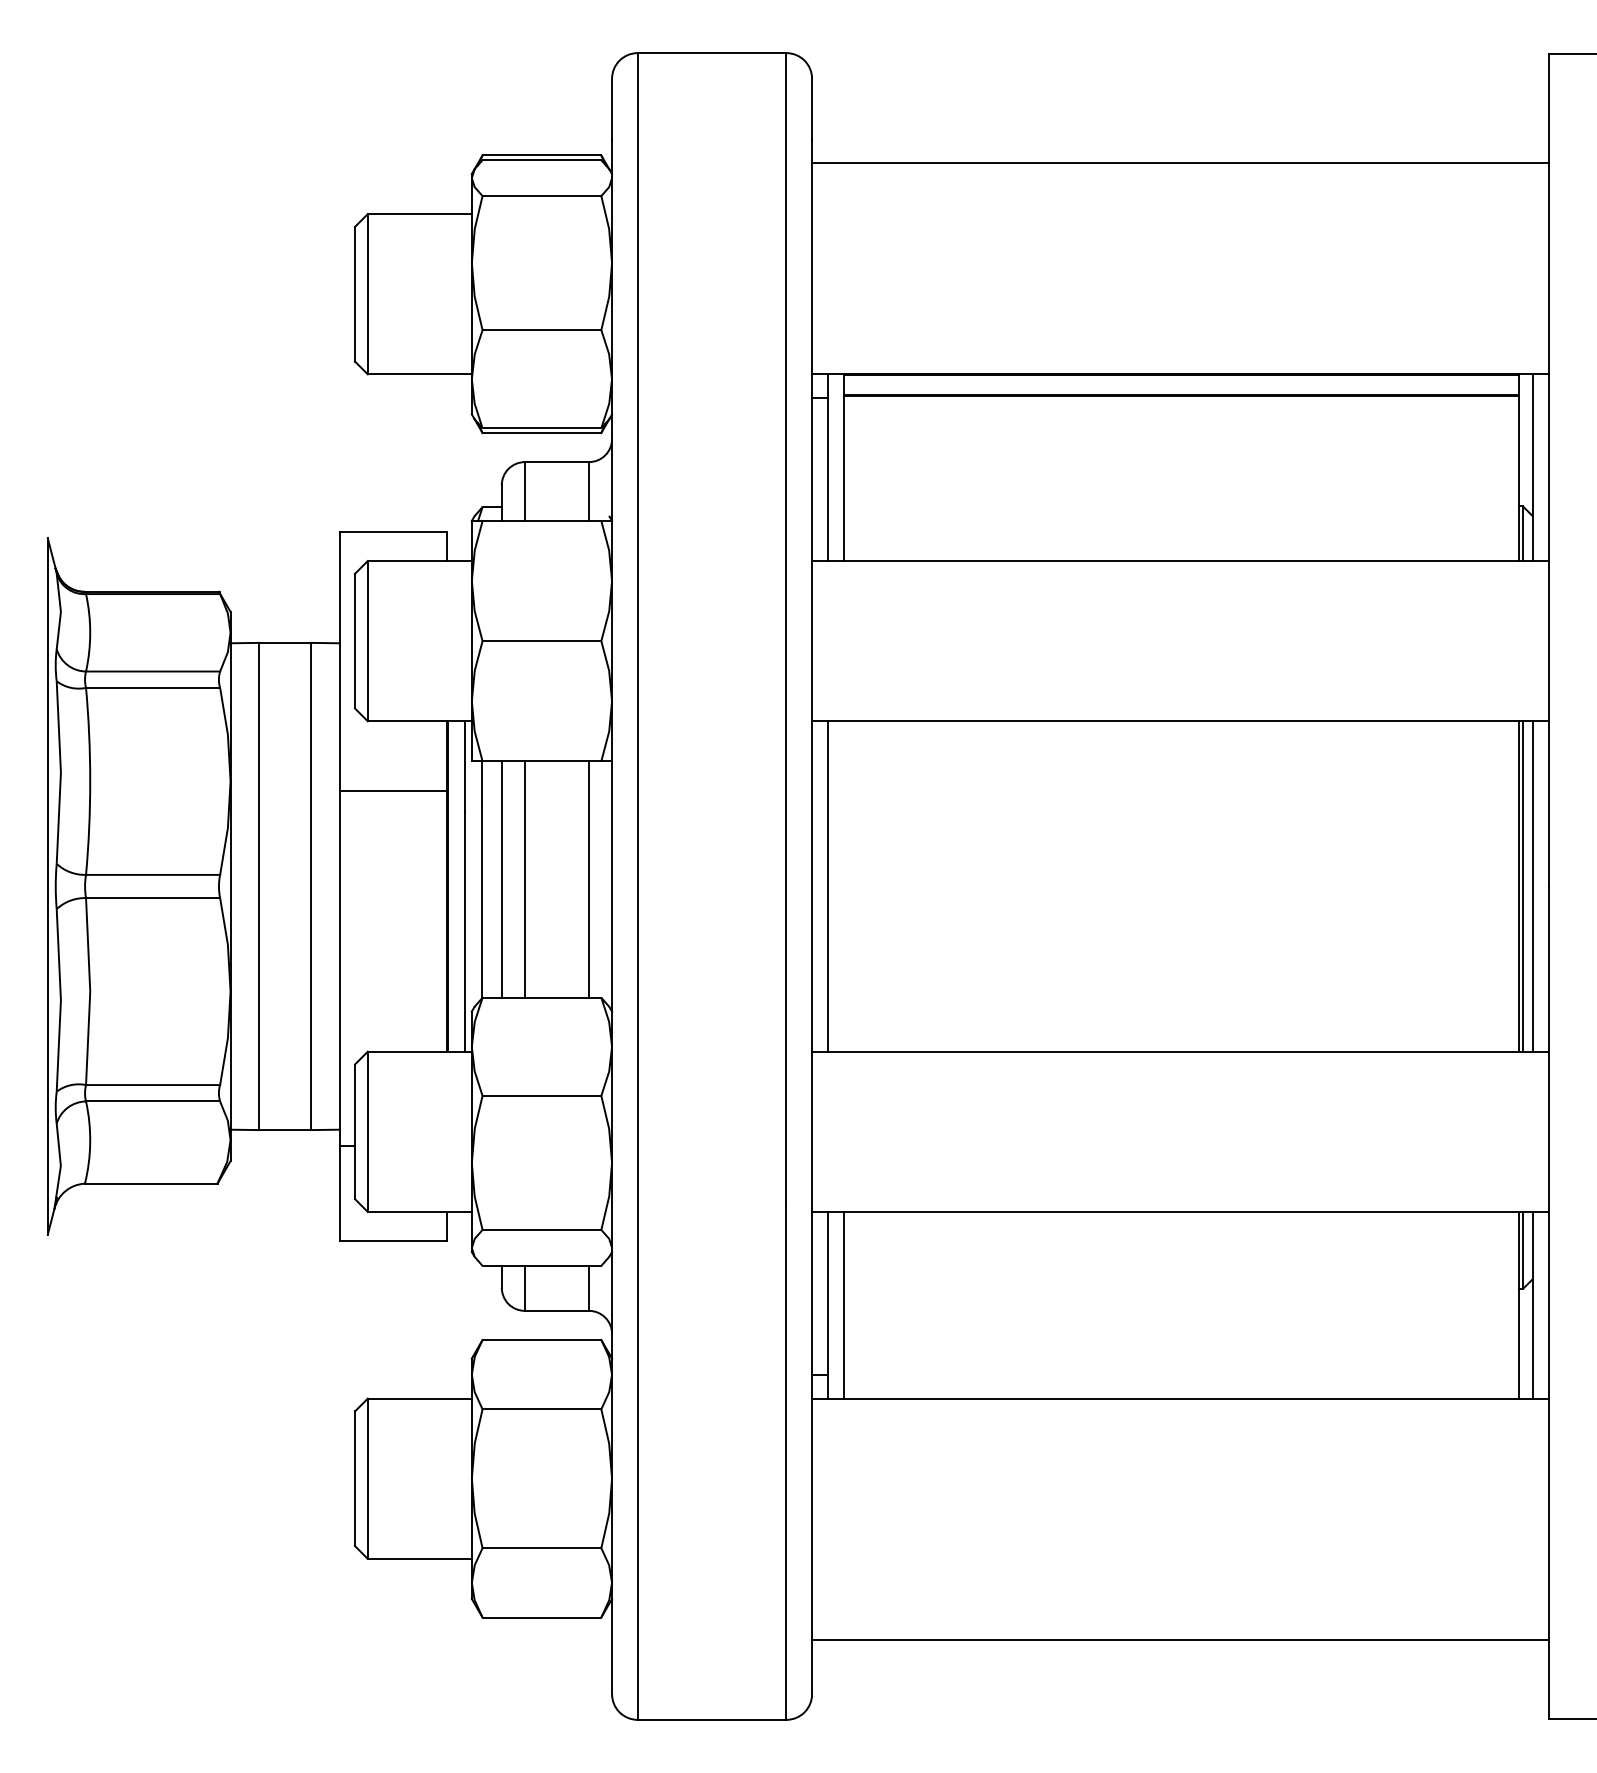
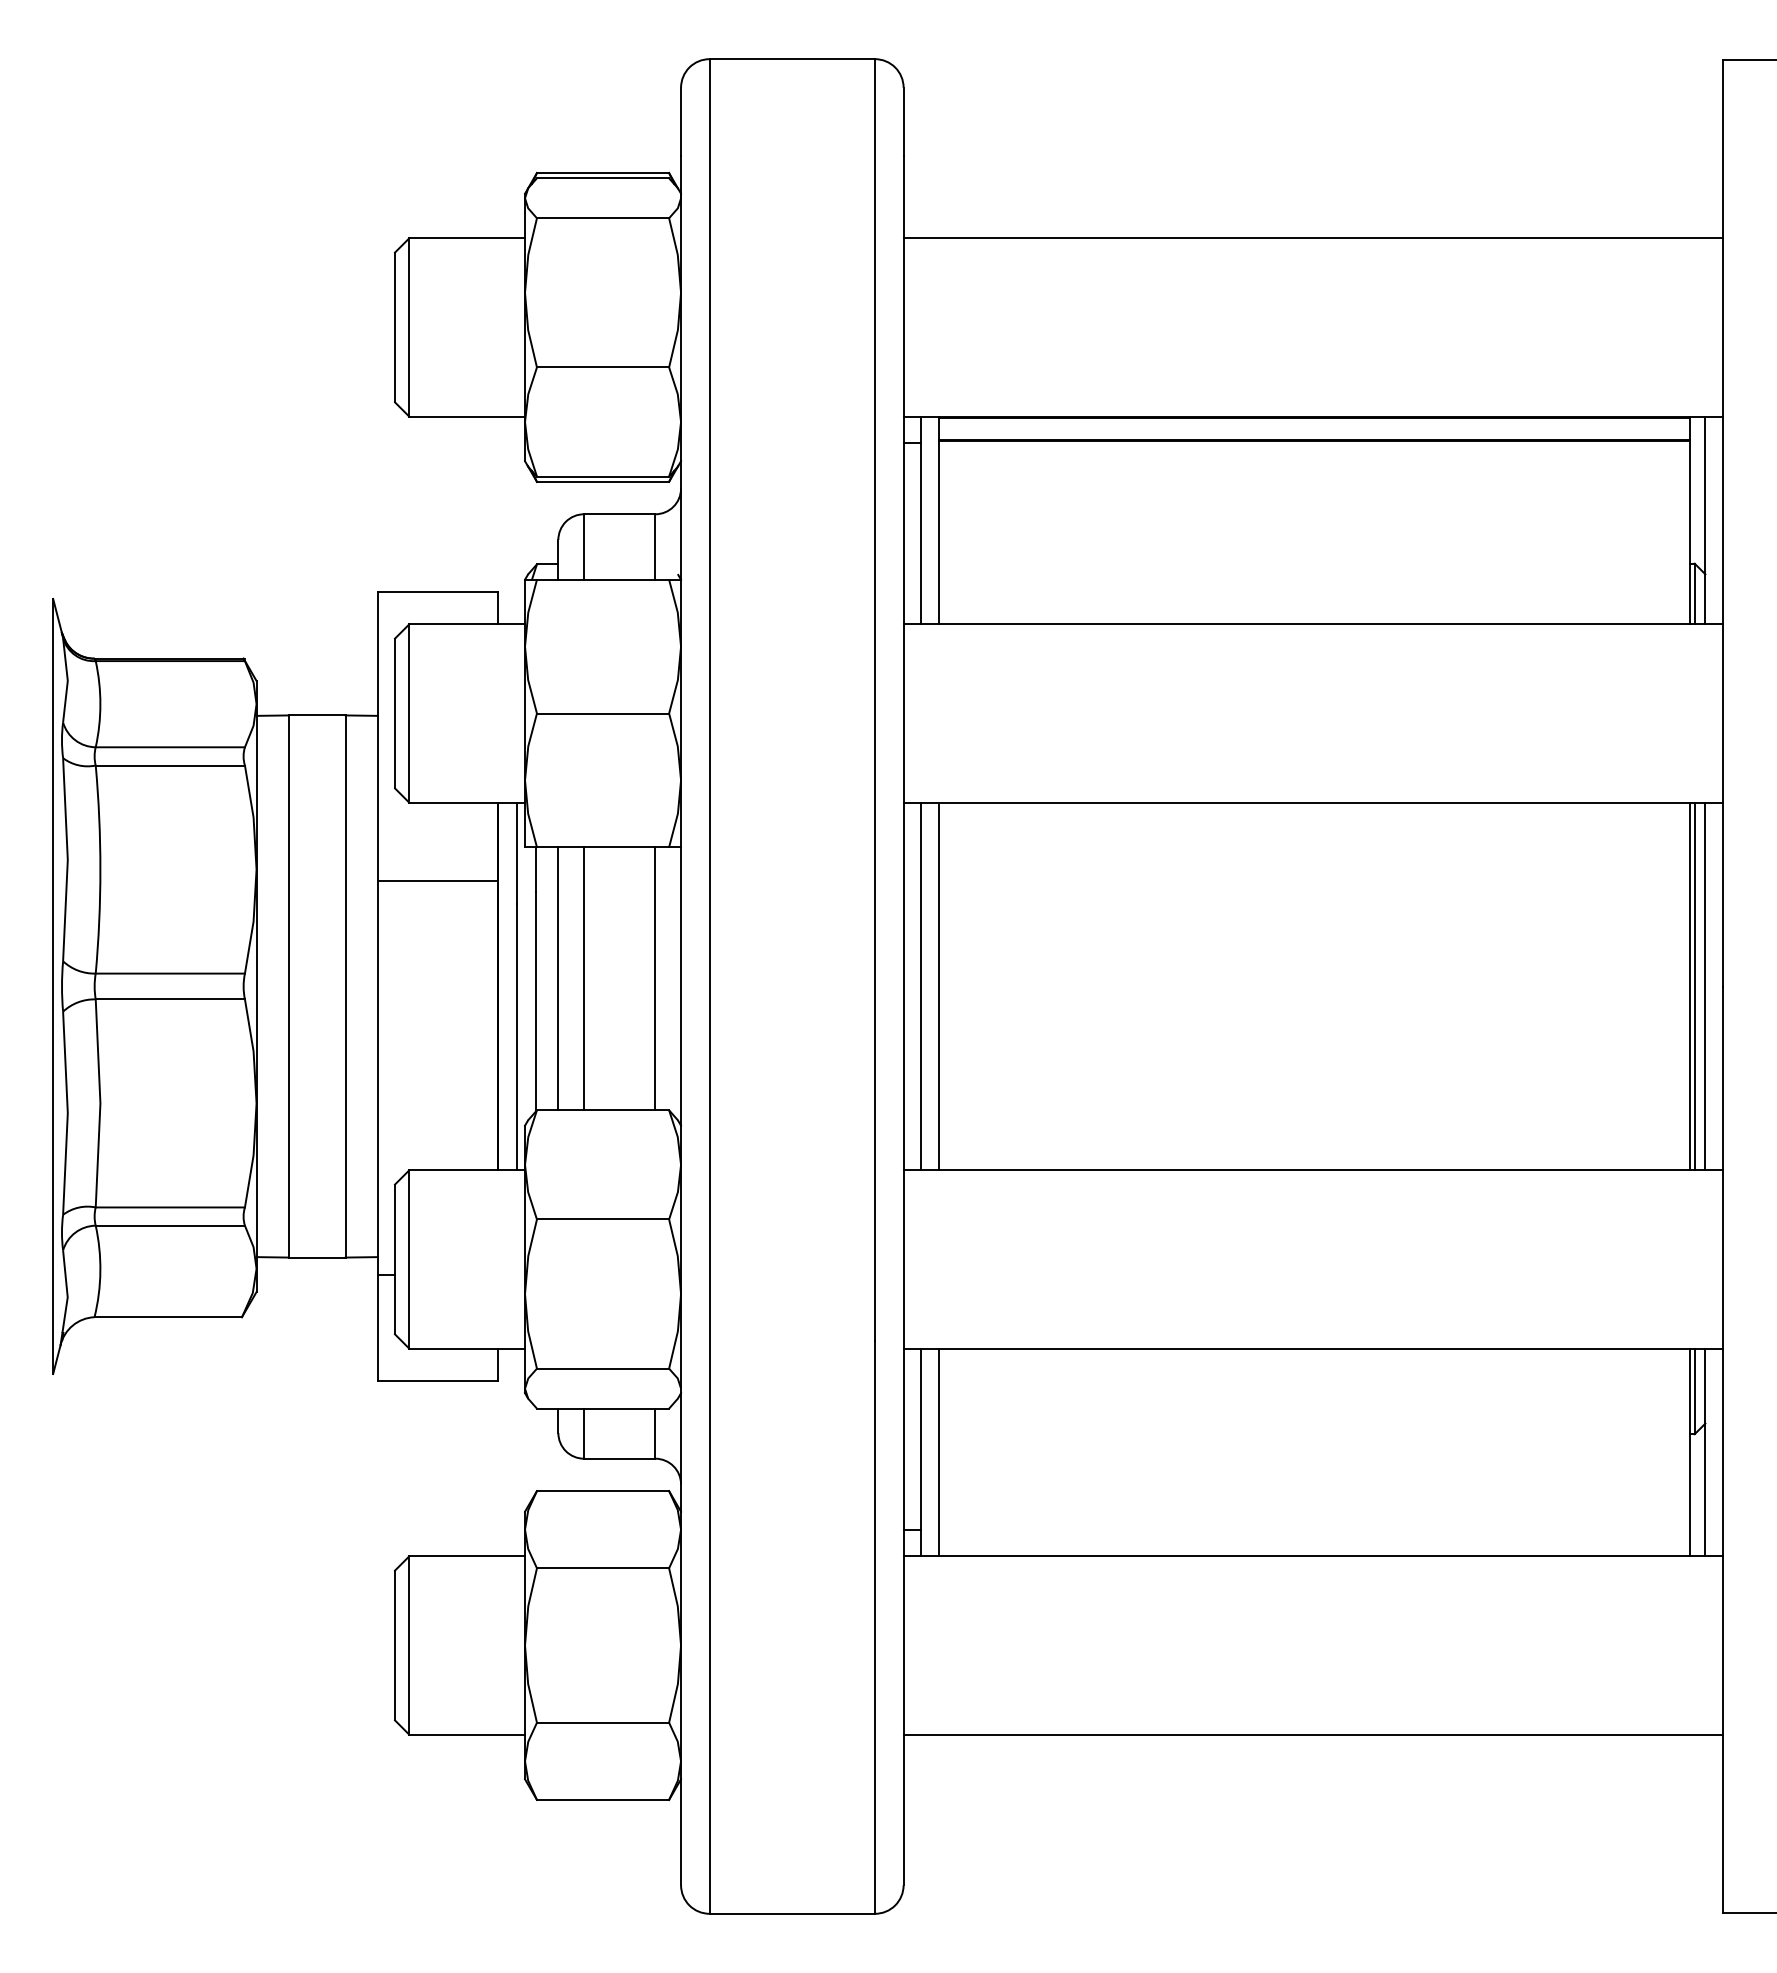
line: (1180, 163) -> (1313, 238), moved
line: (844, 887) -> (939, 987), added
line: (1180, 1639) -> (1313, 1734), moved

